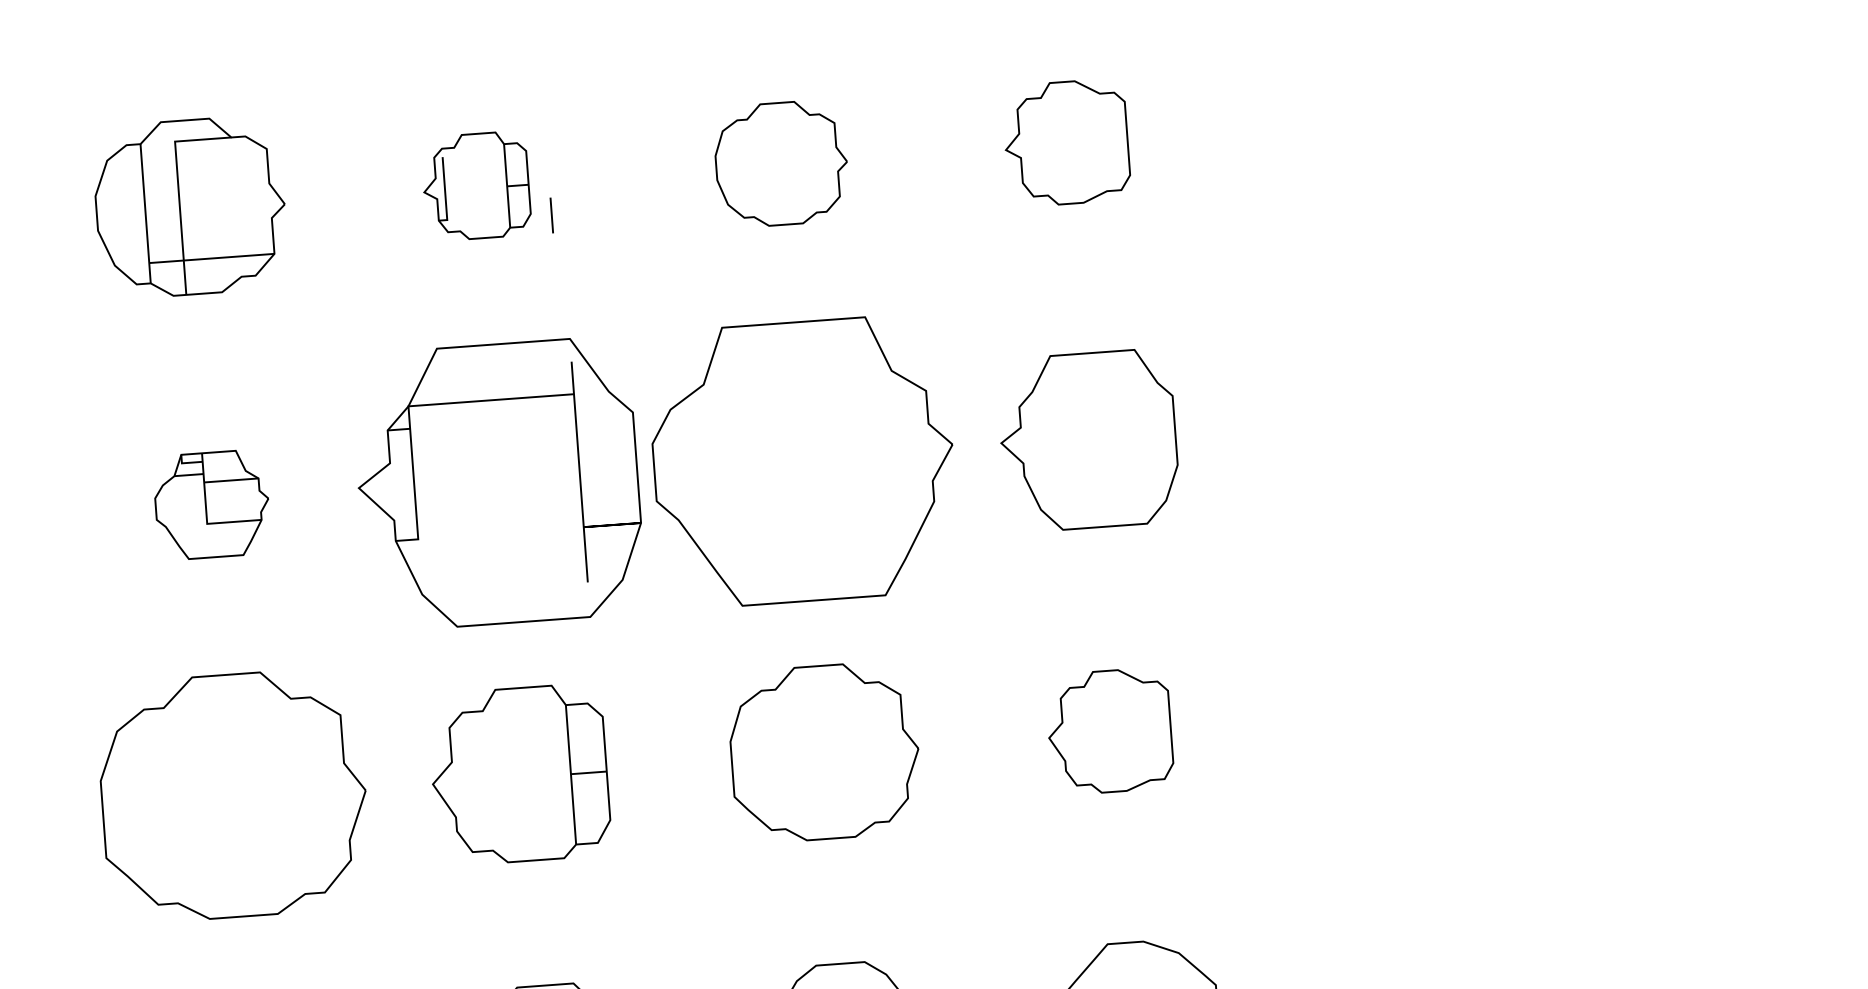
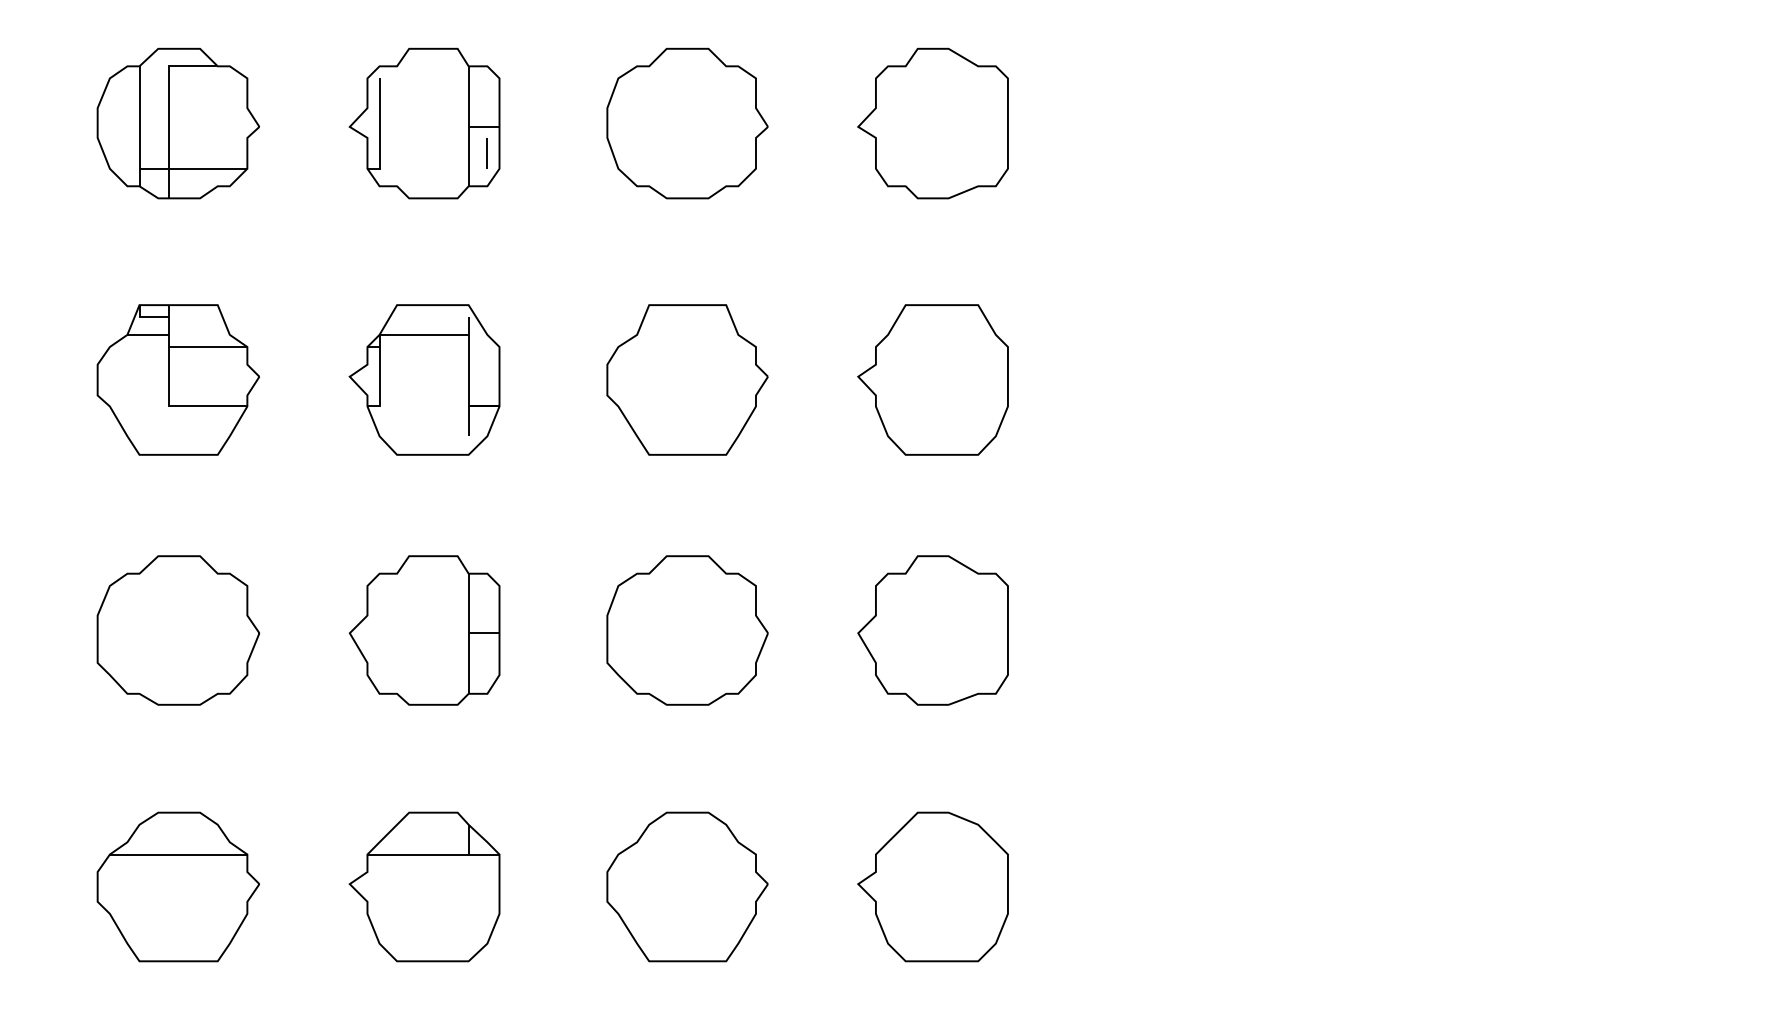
part: (1065, 142) -> (932, 123), size x1.43
part: (781, 163) -> (687, 123), size x1.43
part: (476, 186) -> (424, 123), size x1.67
part: (803, 460) -> (687, 379), size x0.62
part: (498, 483) -> (424, 379), size x0.62
part: (211, 504) -> (177, 379), size x1.67
part: (1109, 731) -> (932, 630), size x1.43
part: (233, 795) -> (178, 630), size x0.71

